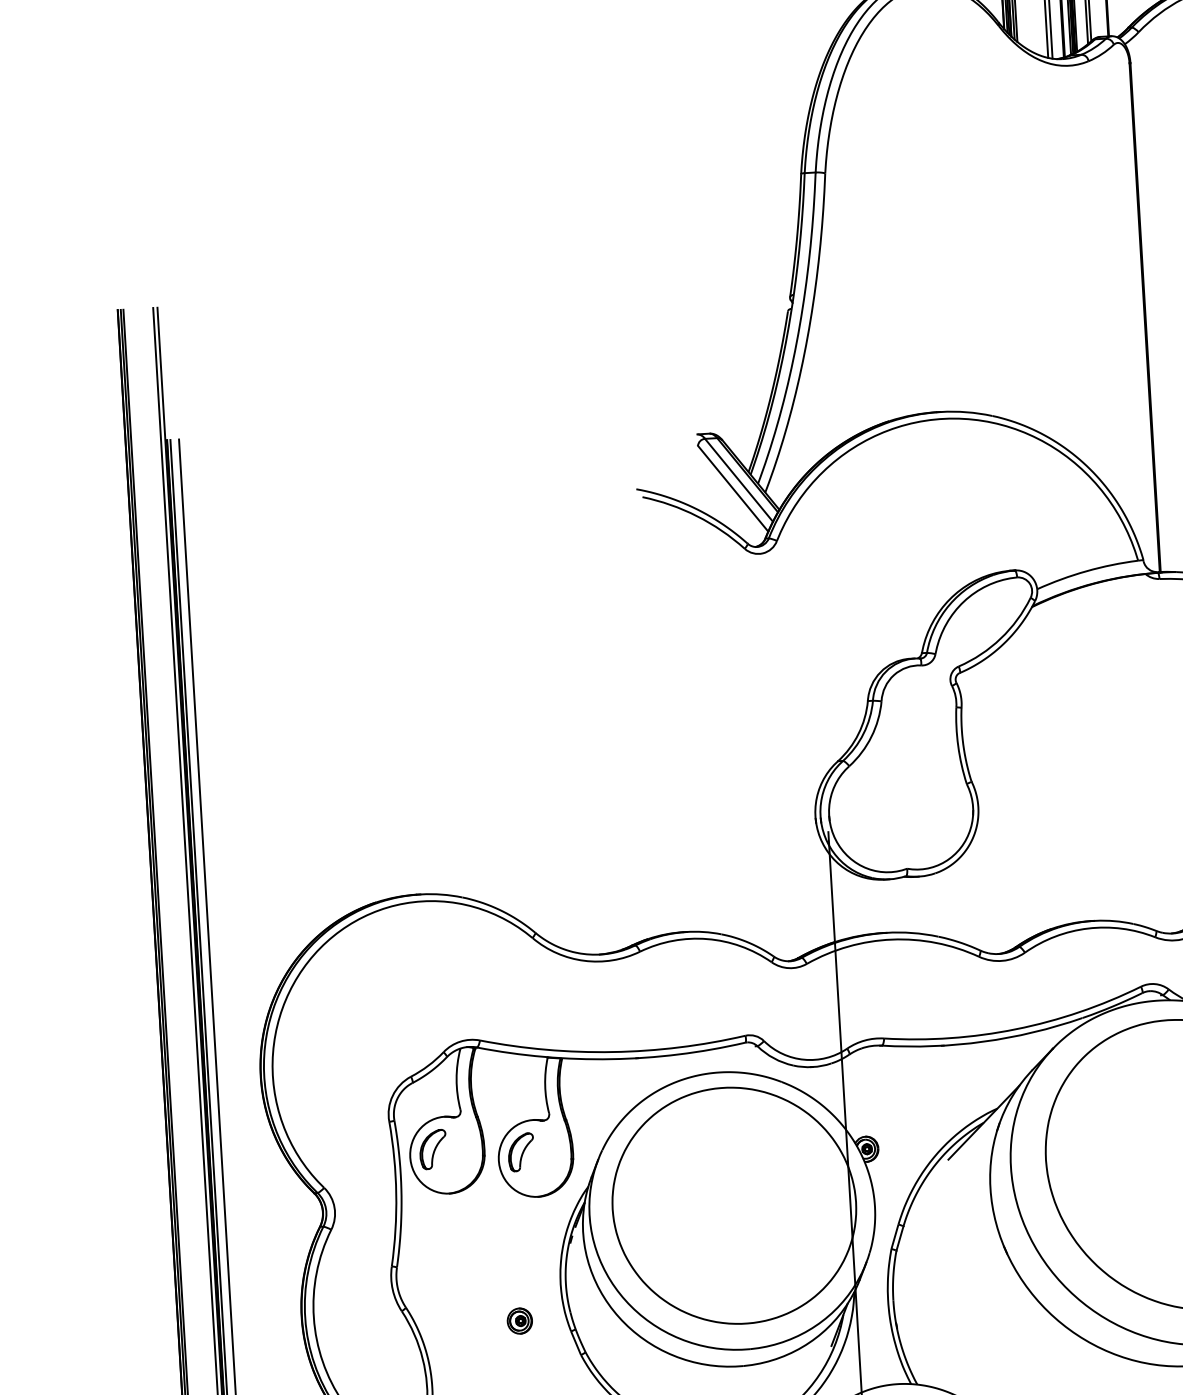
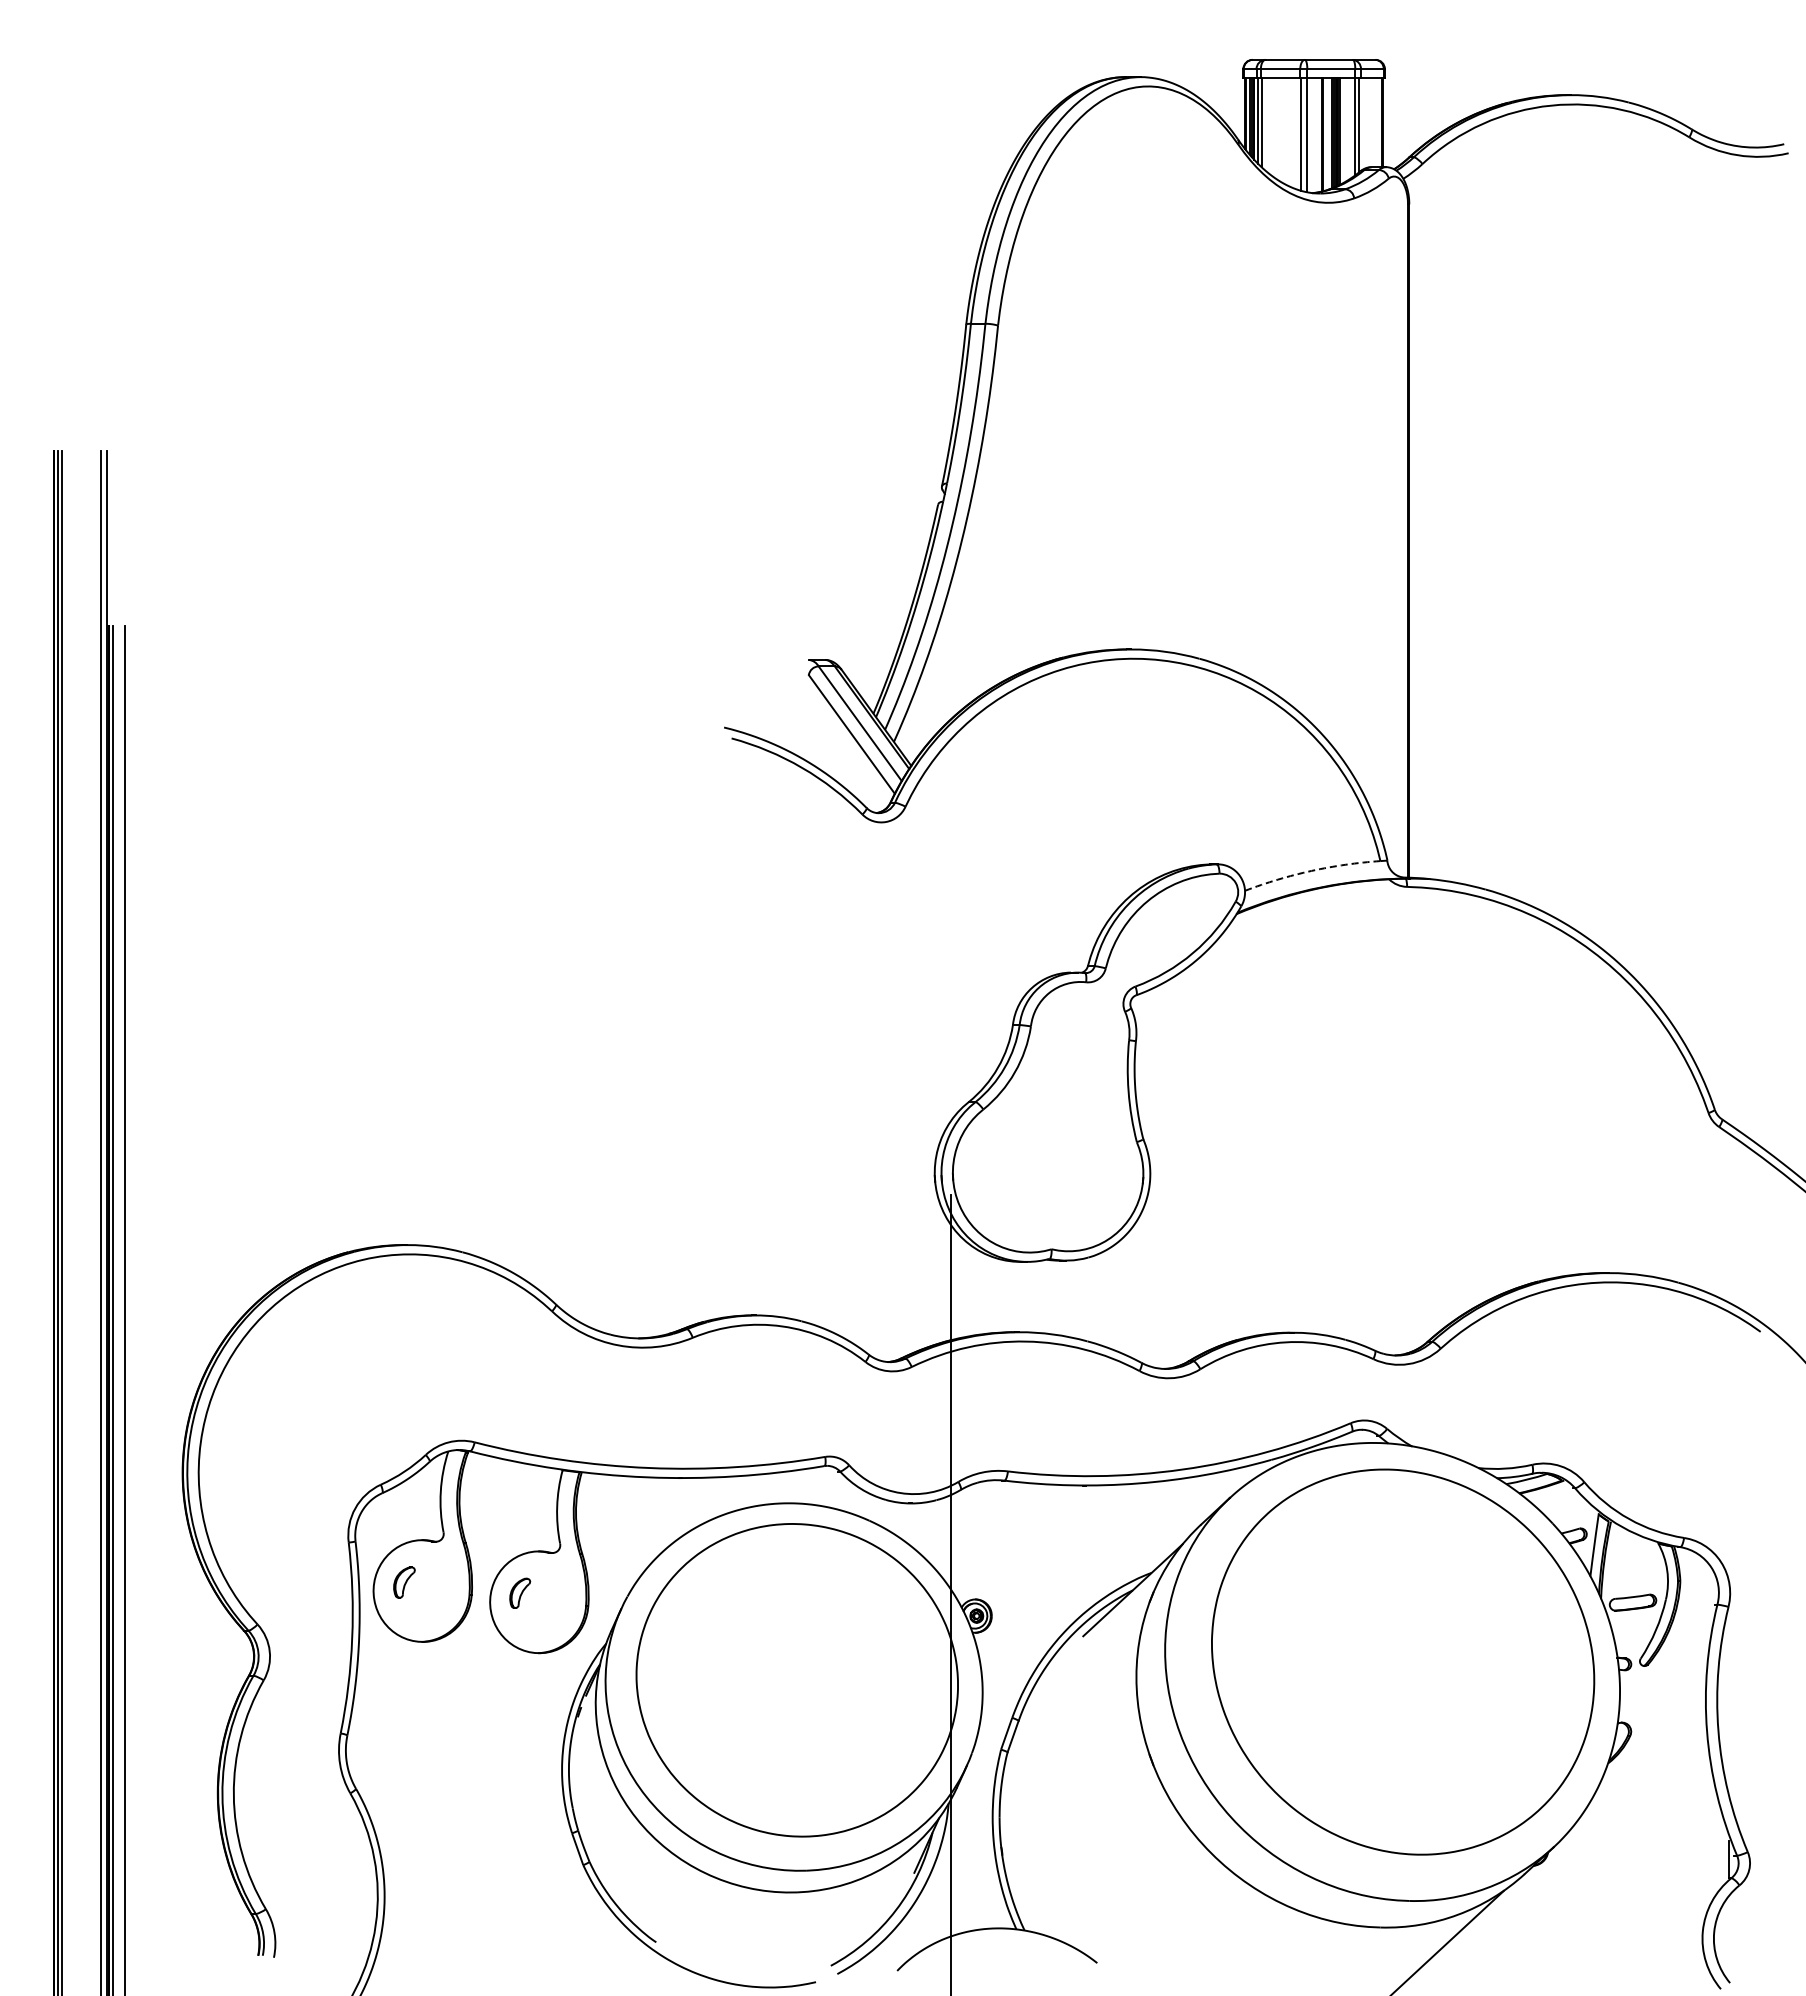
arc: (1086, 570) -> (1311, 870), solid -> dashed
part: (433, 1149) -> (404, 1582), size x0.6
part: (520, 1152) -> (519, 1593), size x0.6
part: (520, 1321) -> (505, 1815), removed

